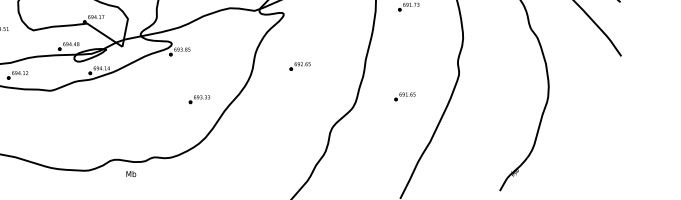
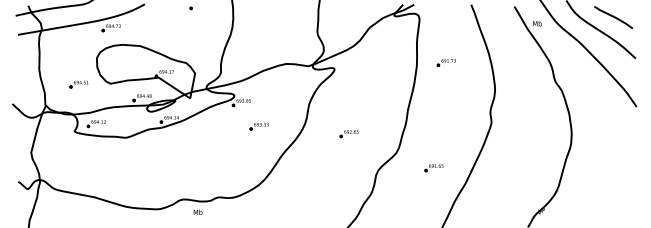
part: (299, 67) -> (348, 134), moved
part: (404, 97) -> (433, 168), moved
part: (198, 99) -> (258, 126), moved

